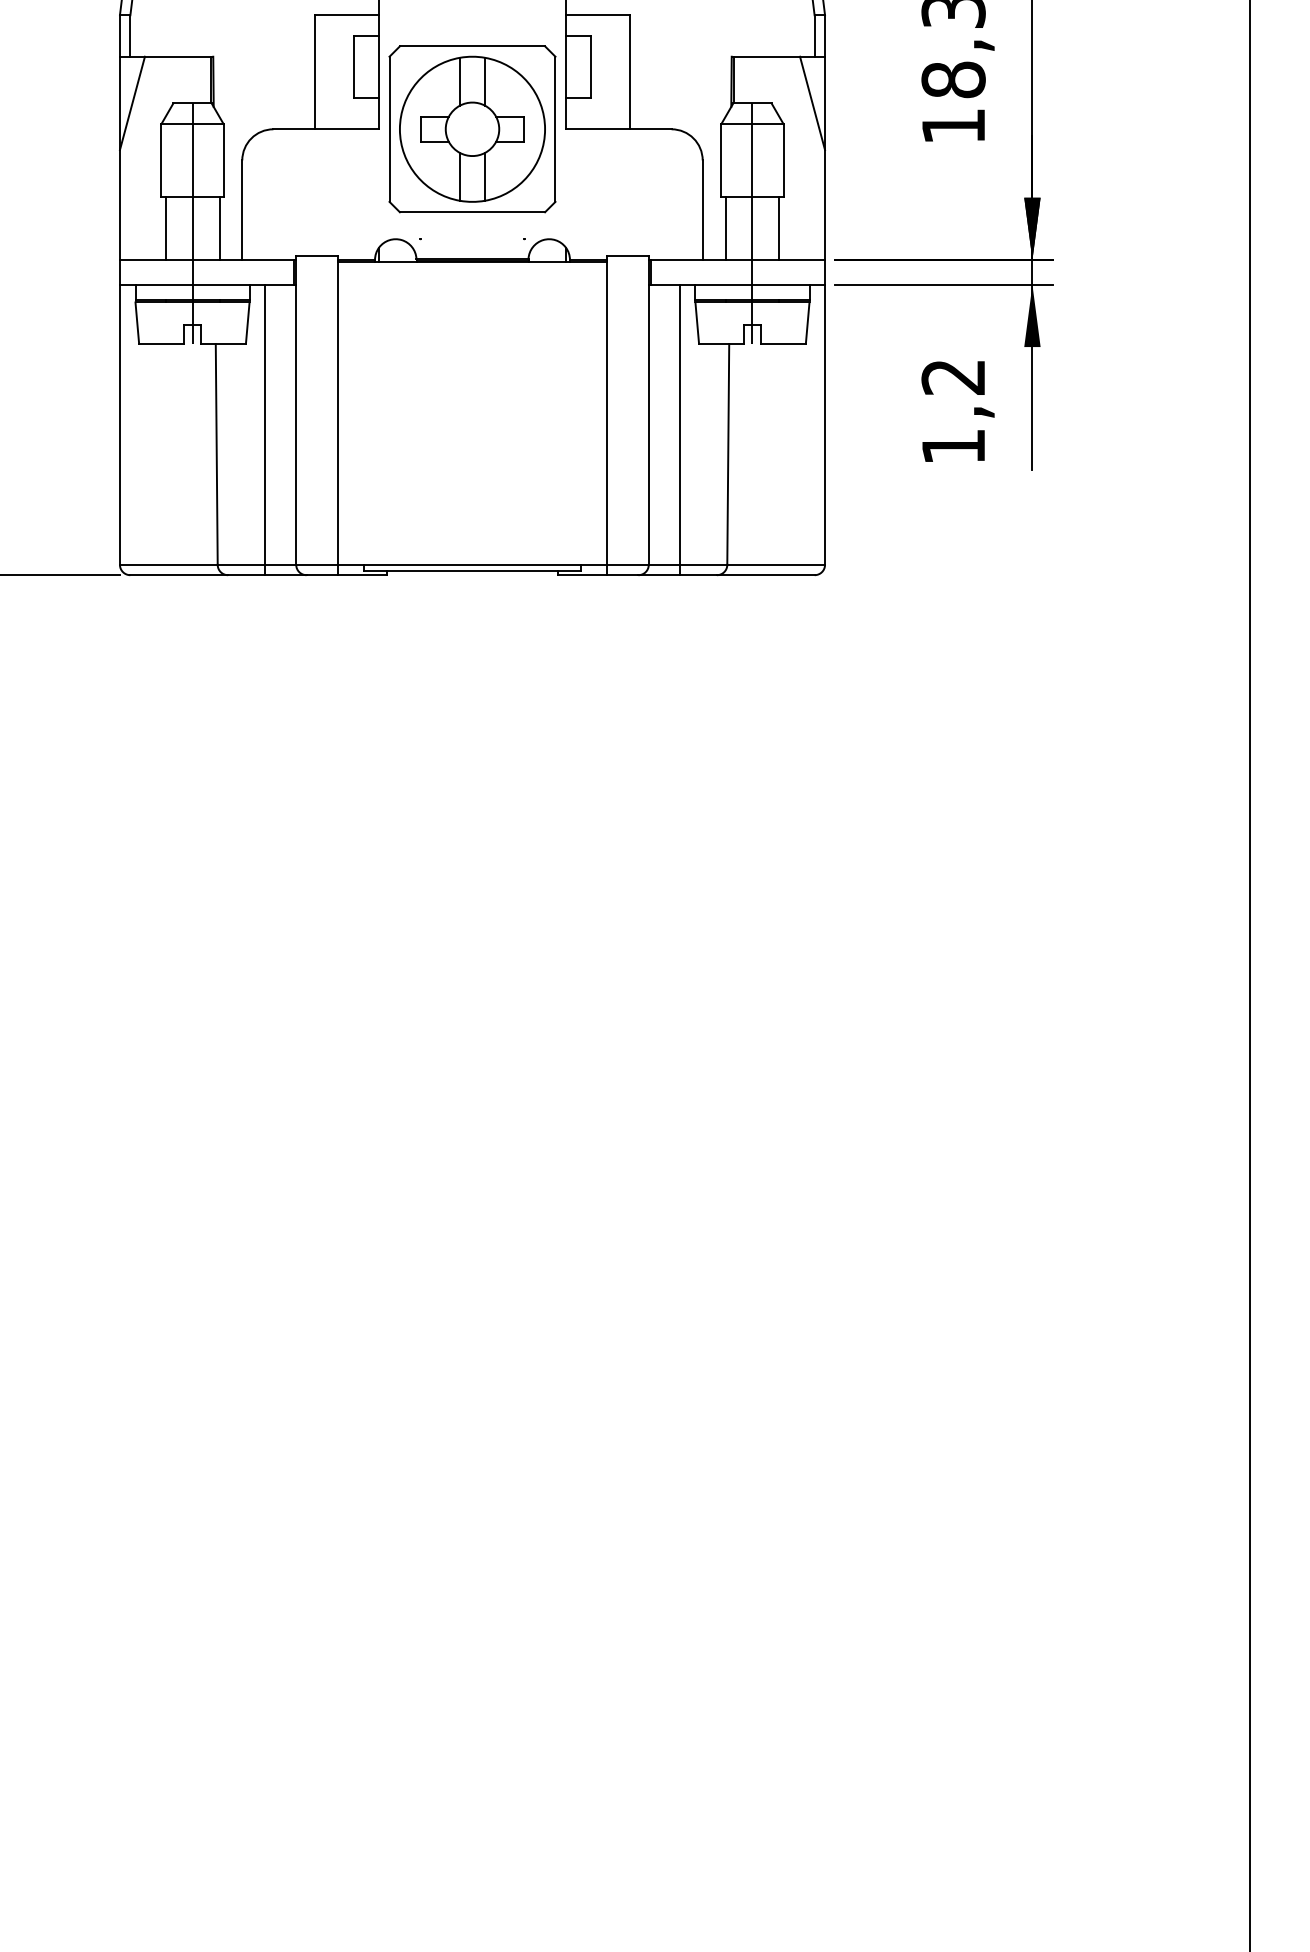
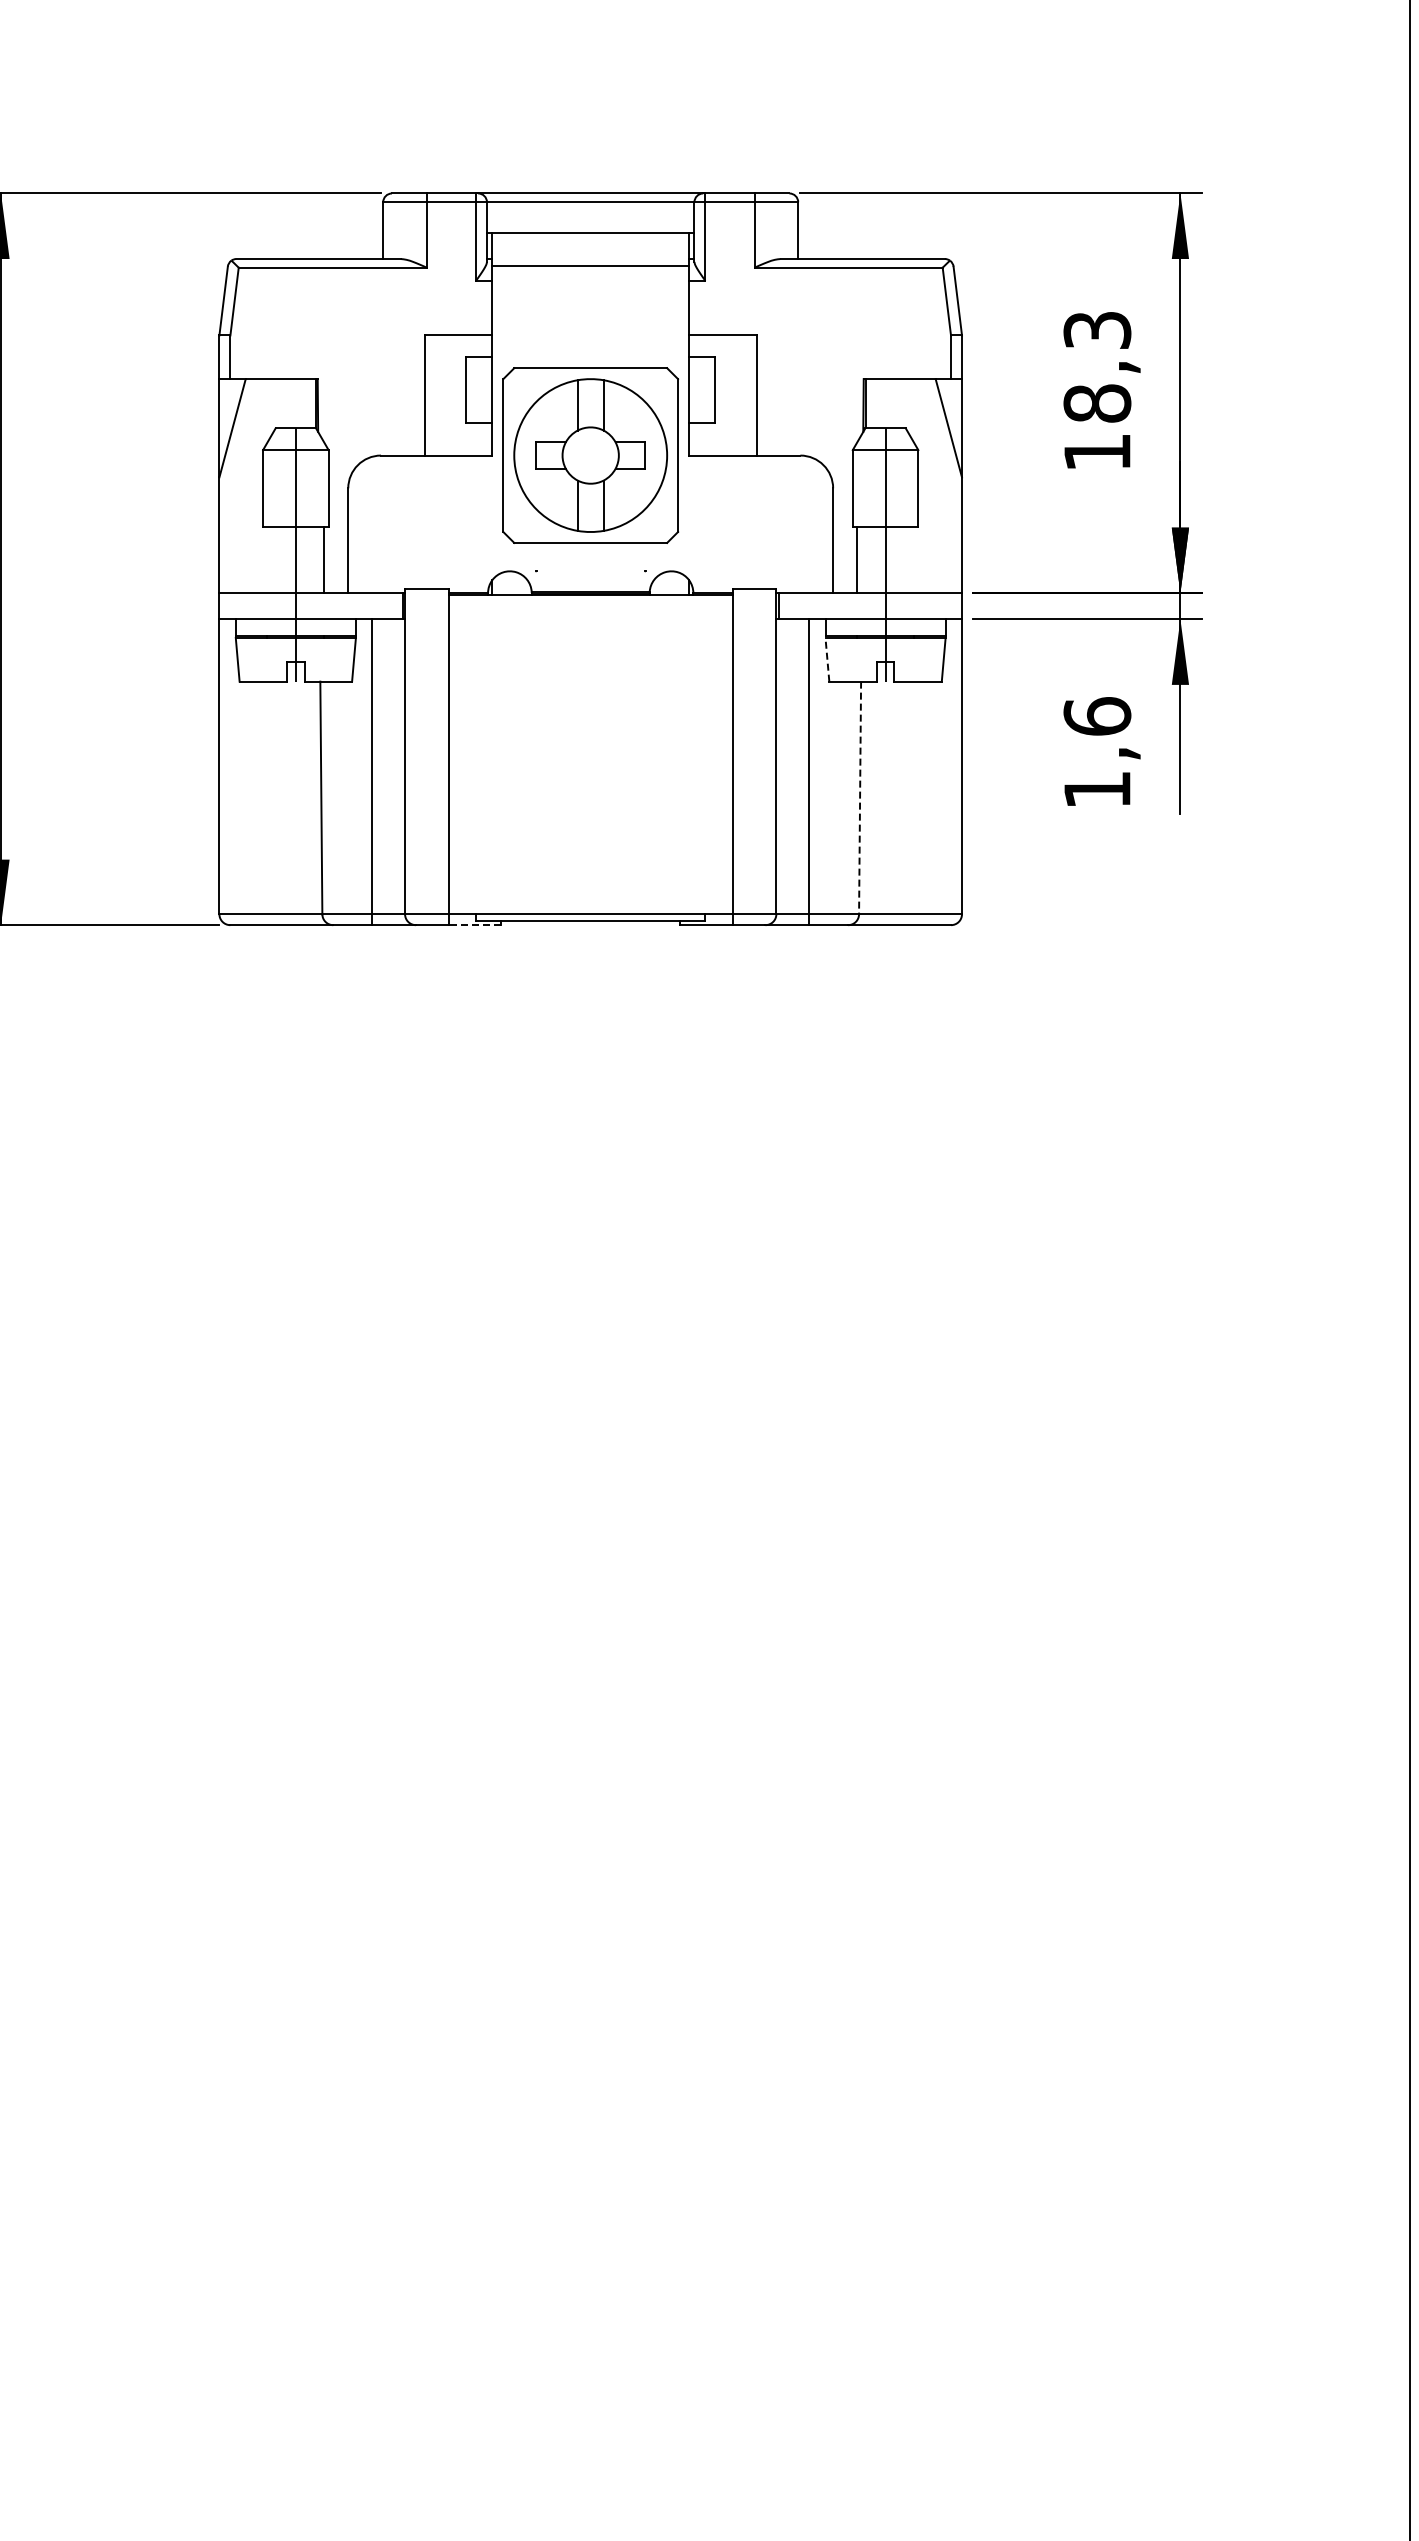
line: (165, 227) -> (267, 559), removed
line: (778, 227) -> (913, 559), removed
line: (697, 322) -> (827, 659), solid -> dashed
text: (953, 377) -> (1097, 716), 1,2 -> 1,6
line: (728, 454) -> (860, 798), solid -> dashed
line: (362, 575) -> (474, 925), solid -> dashed

